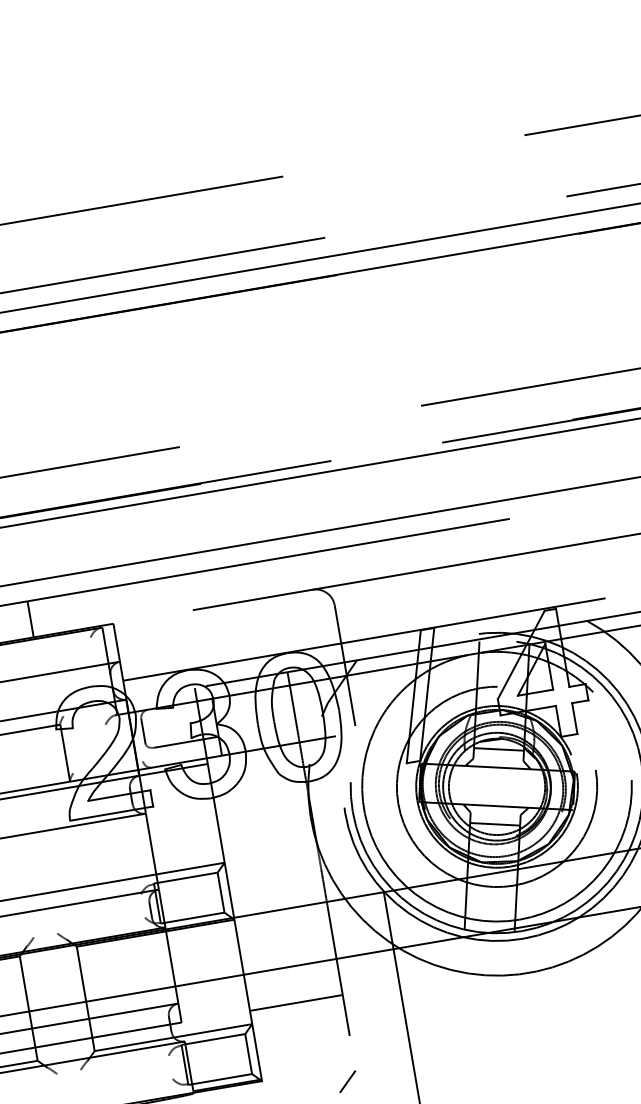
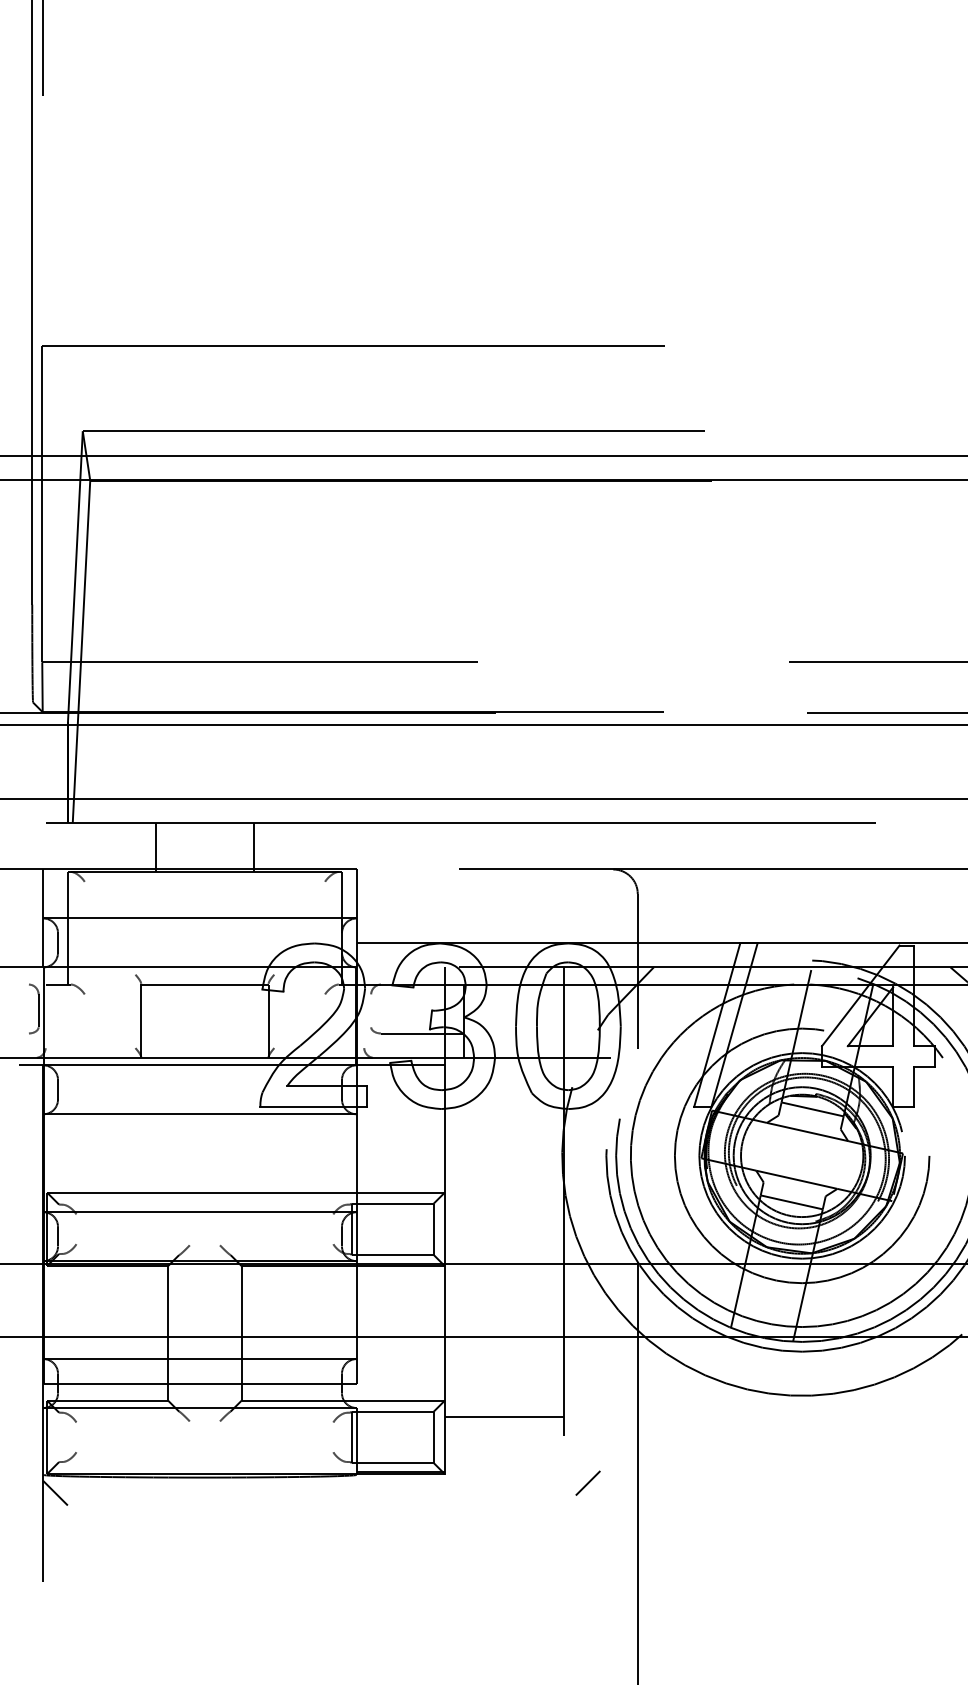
line: (143, 731) -> (371, 1010), removed
line: (296, 1002) -> (504, 1416), moved
line: (347, 1081) -> (587, 1482), moved

